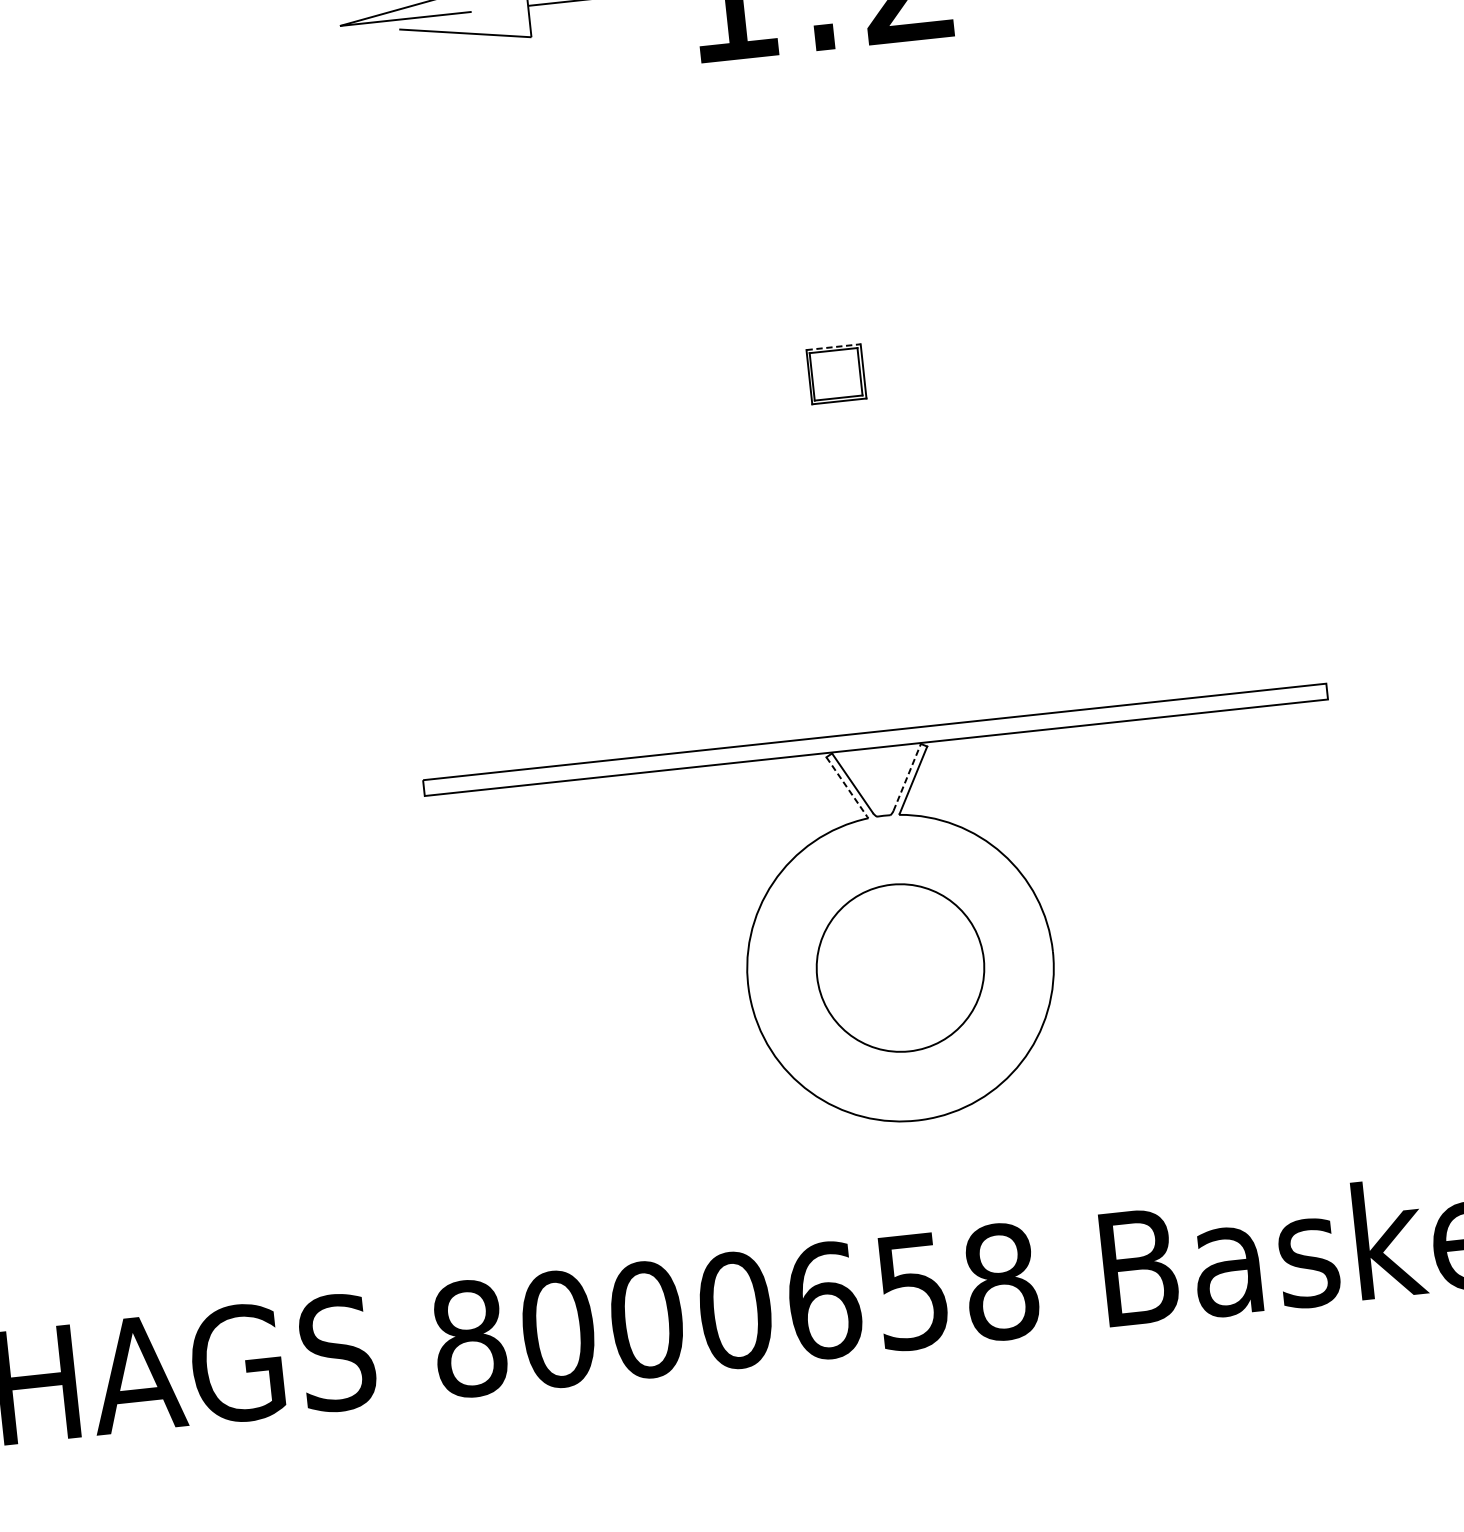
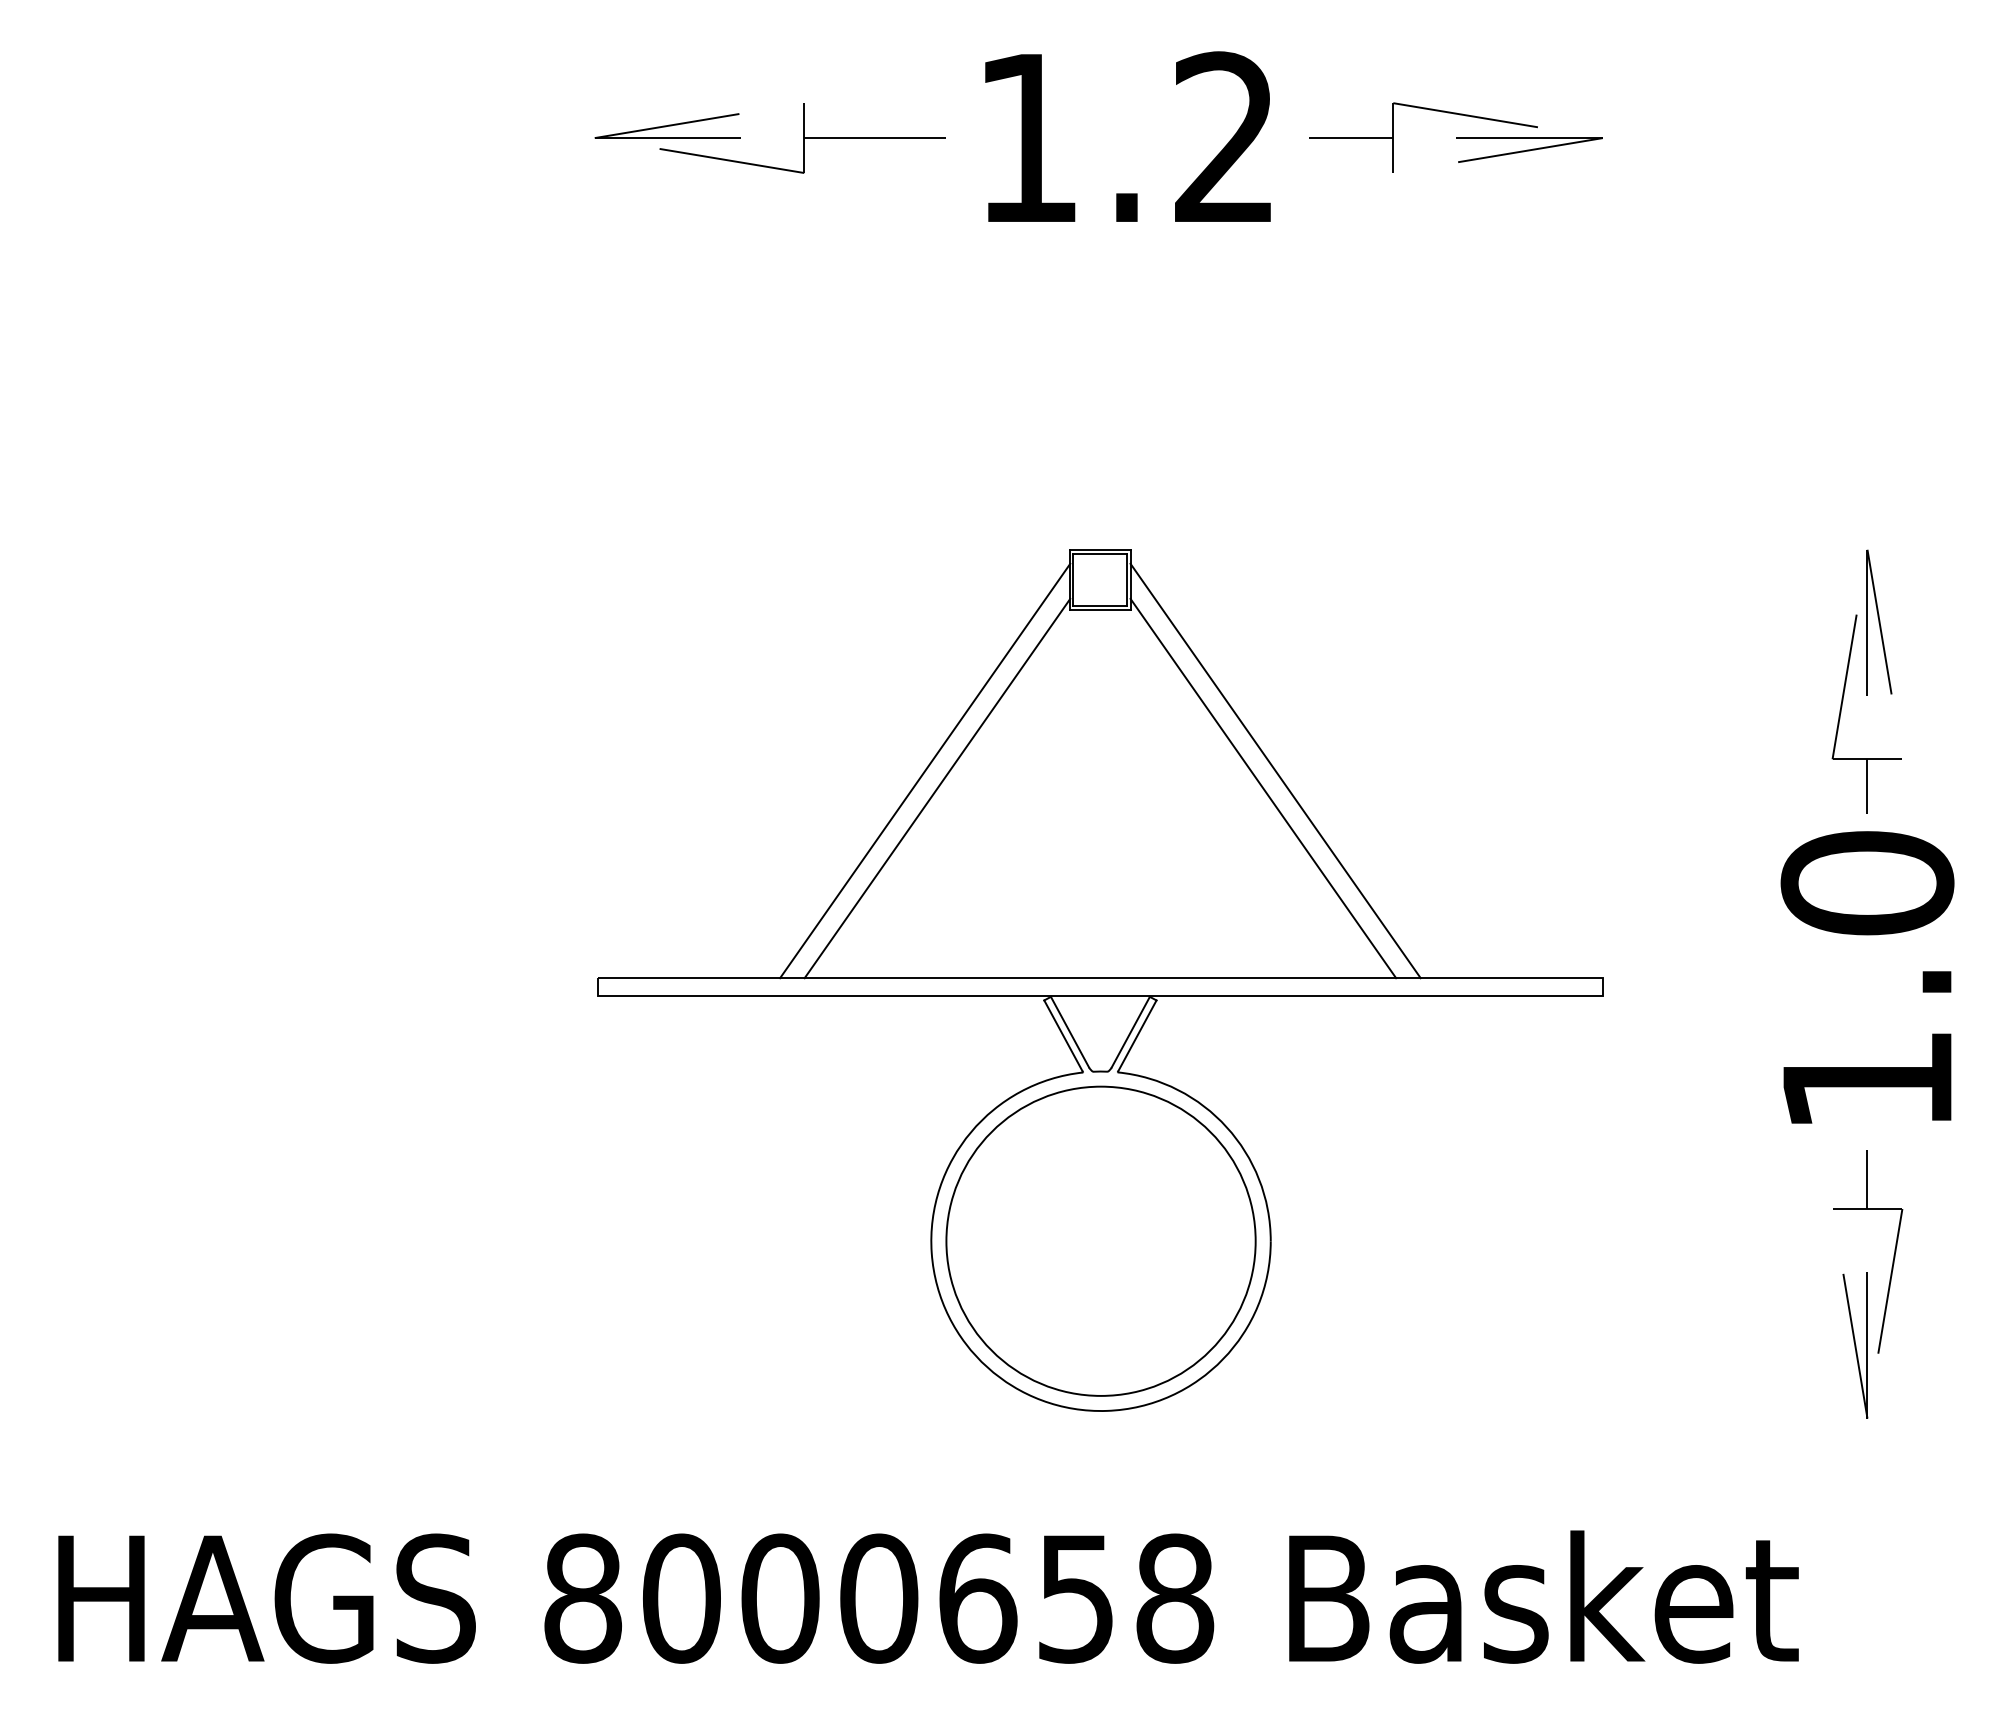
line: (833, 346) -> (1100, 549), dashed -> solid
line: (1012, 528) -> (1275, 770), added
line: (1002, 545) -> (1263, 788), added
line: (697, 562) -> (925, 770), added
line: (710, 577) -> (937, 788), added
line: (907, 776) -> (1131, 1031), dashed -> solid
line: (847, 787) -> (1063, 1036), dashed -> solid
circle: (899, 967) -> (1100, 1240), size x1.67

